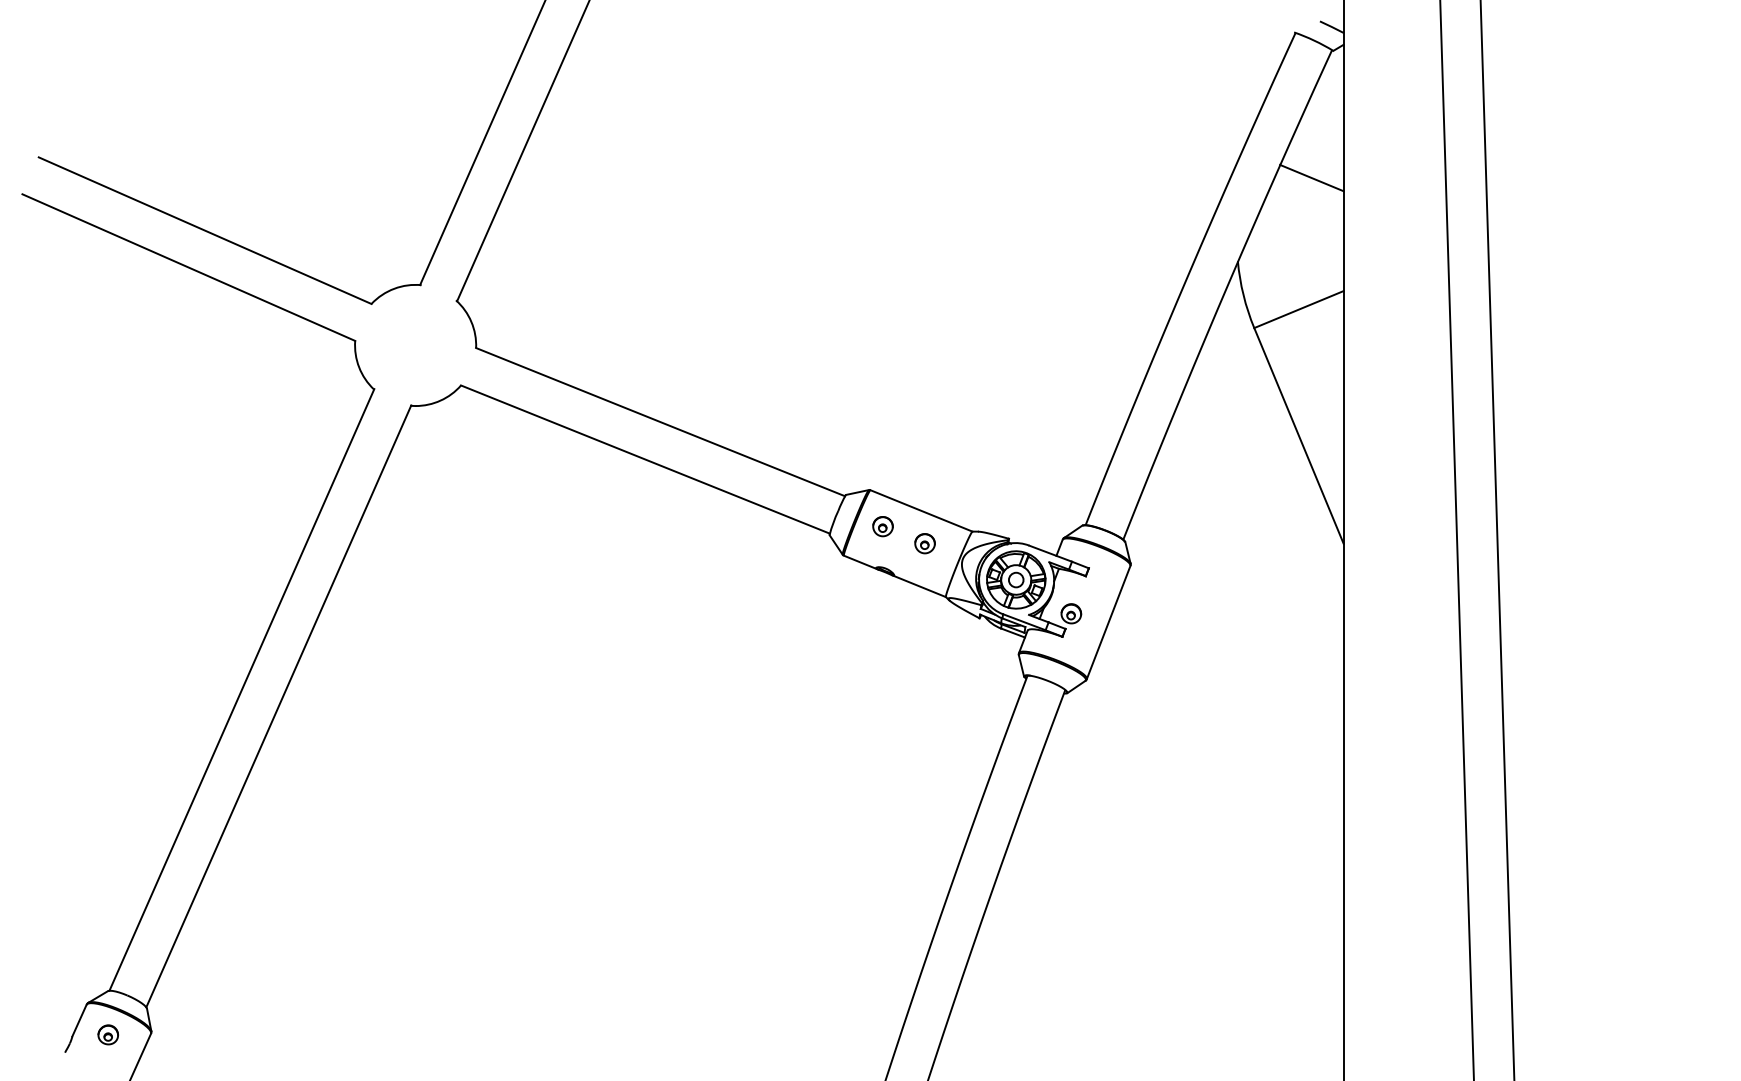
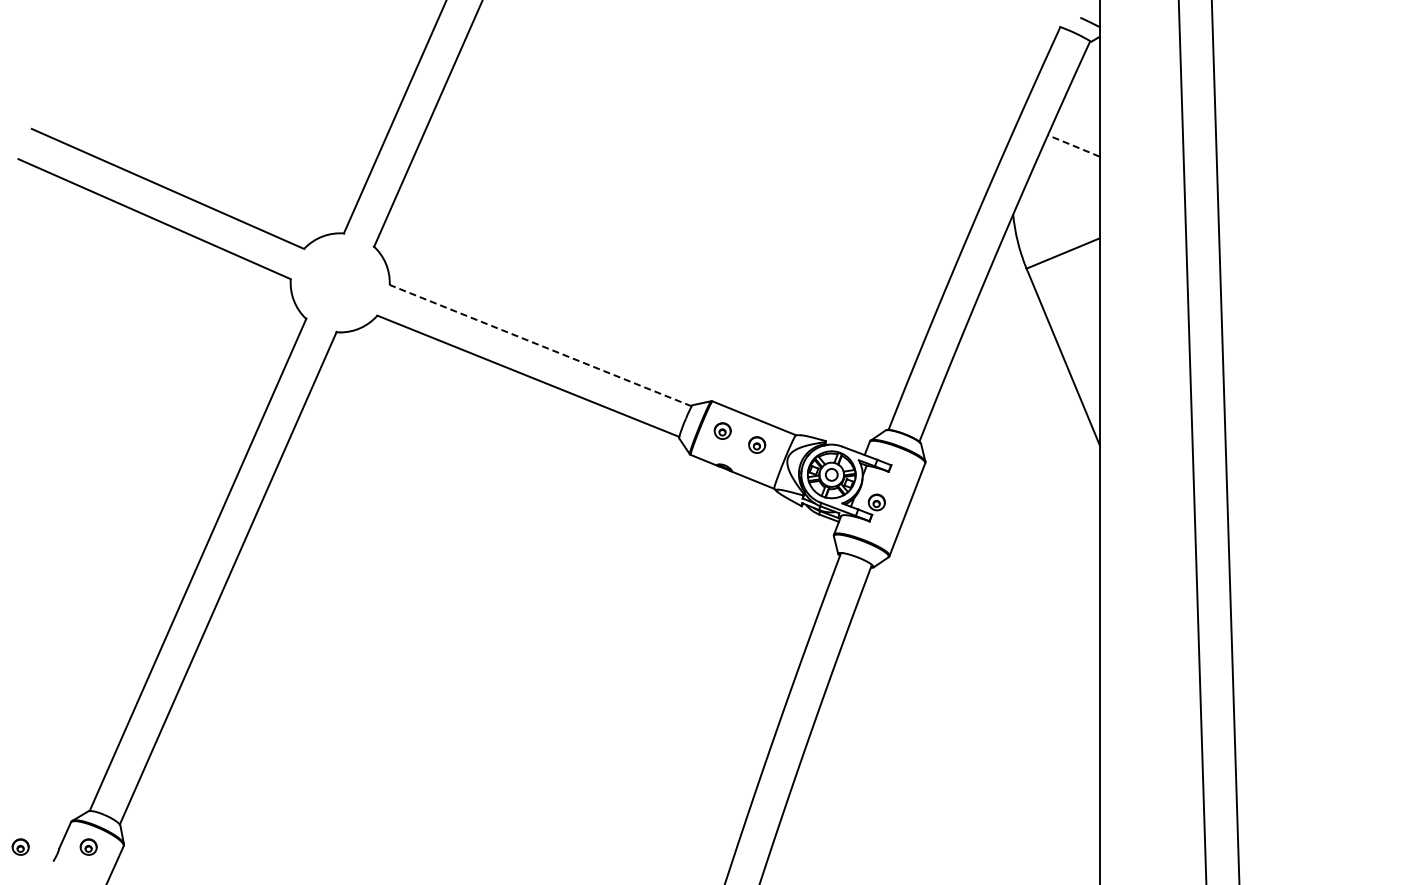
line: (1311, 177) -> (1073, 145), solid -> dashed
line: (660, 421) -> (540, 345), solid -> dashed
part: (24, 1034) -> (20, 846), added

